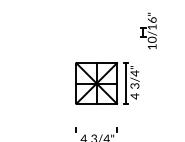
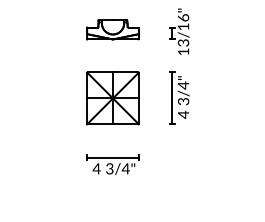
part: (96, 29) -> (112, 29), added
text: (152, 39) -> (183, 42), 10/16" -> 13/16"
part: (131, 82) -> (179, 97), moved
line: (97, 130) -> (113, 157), added

